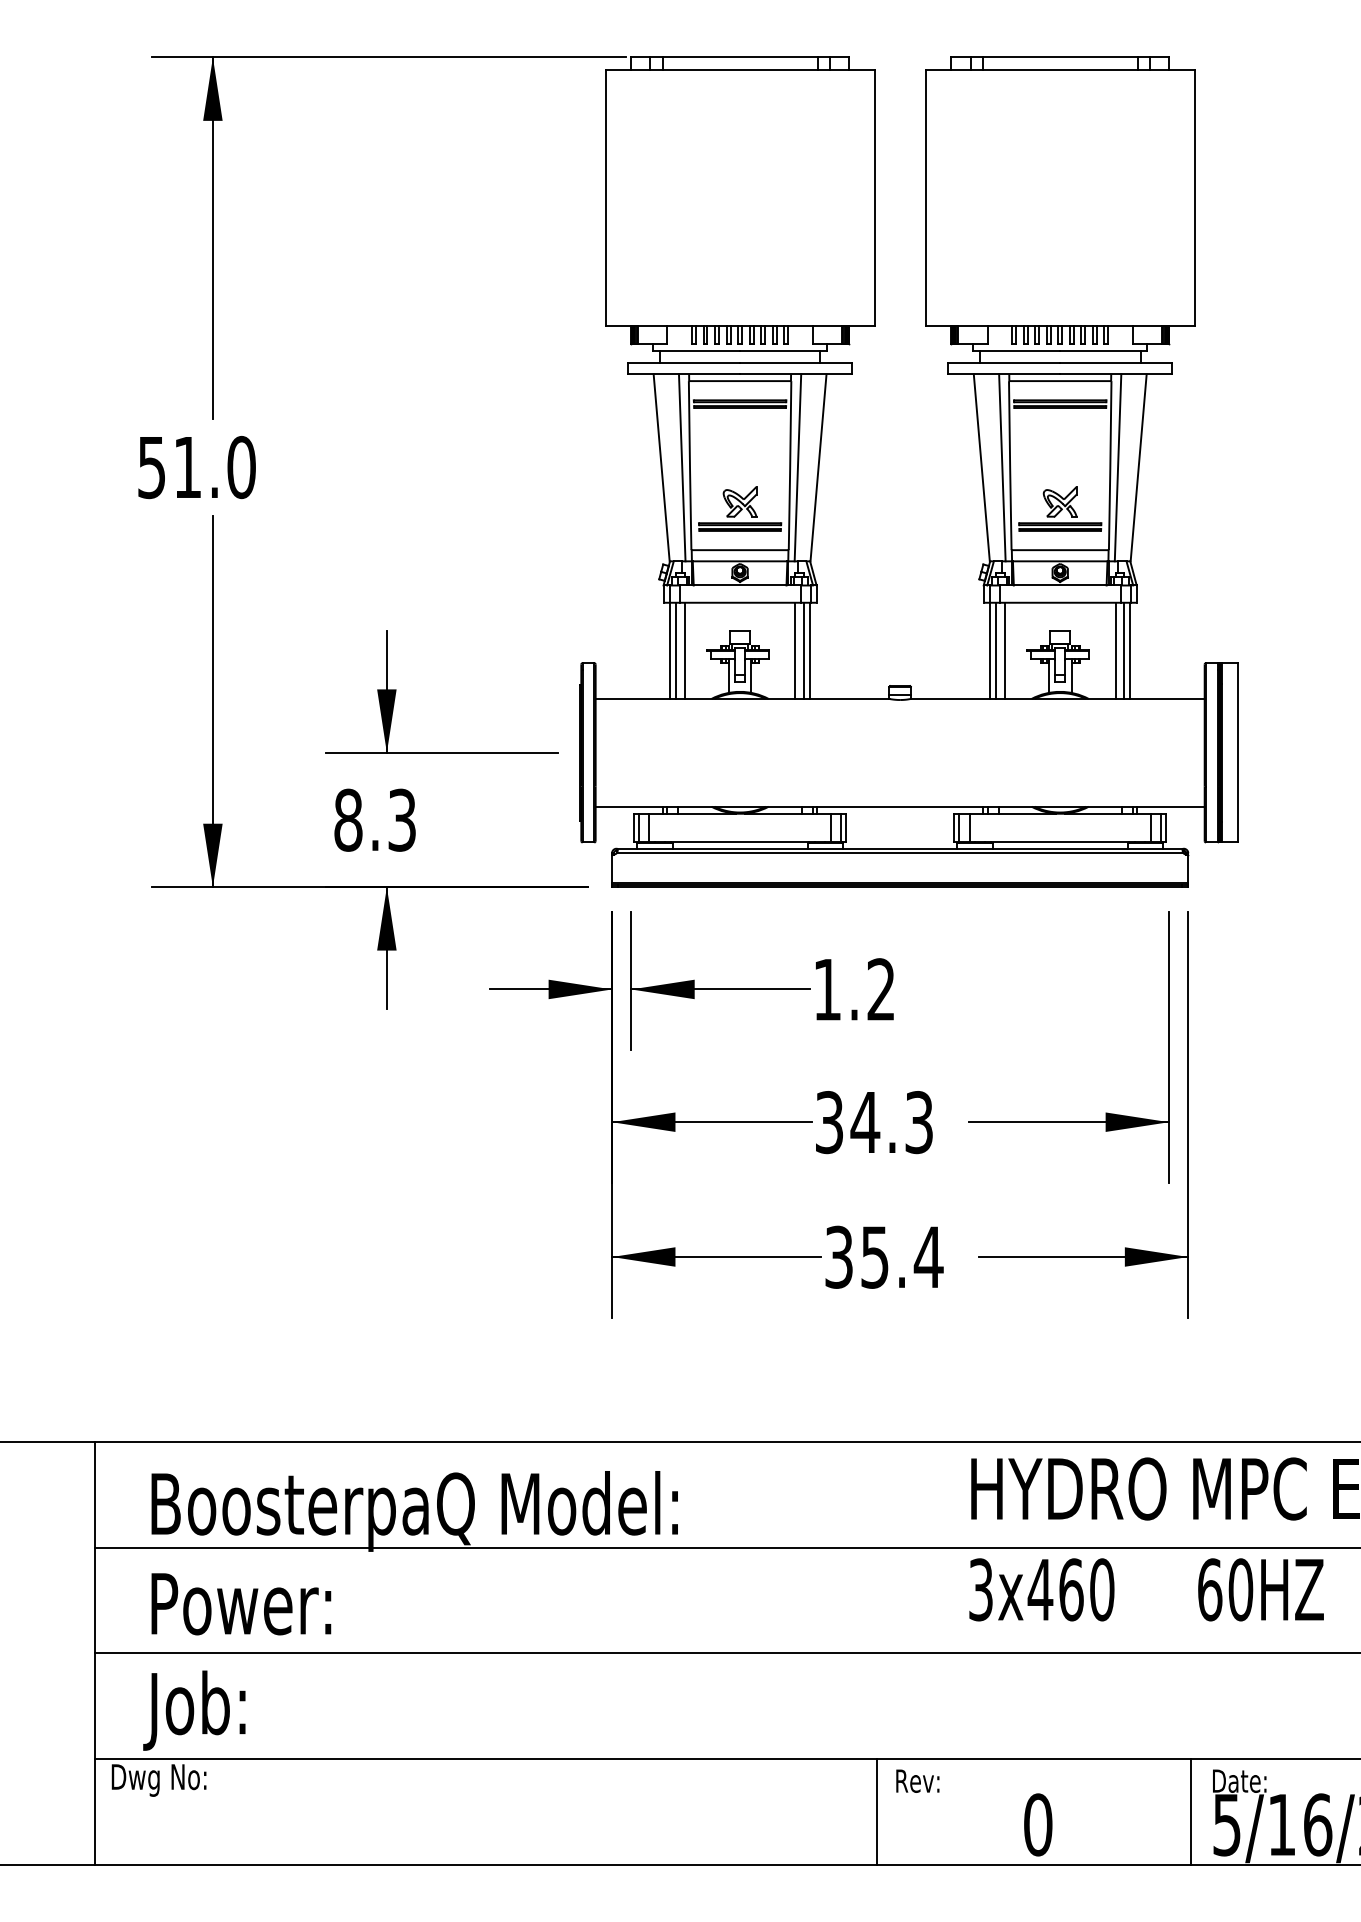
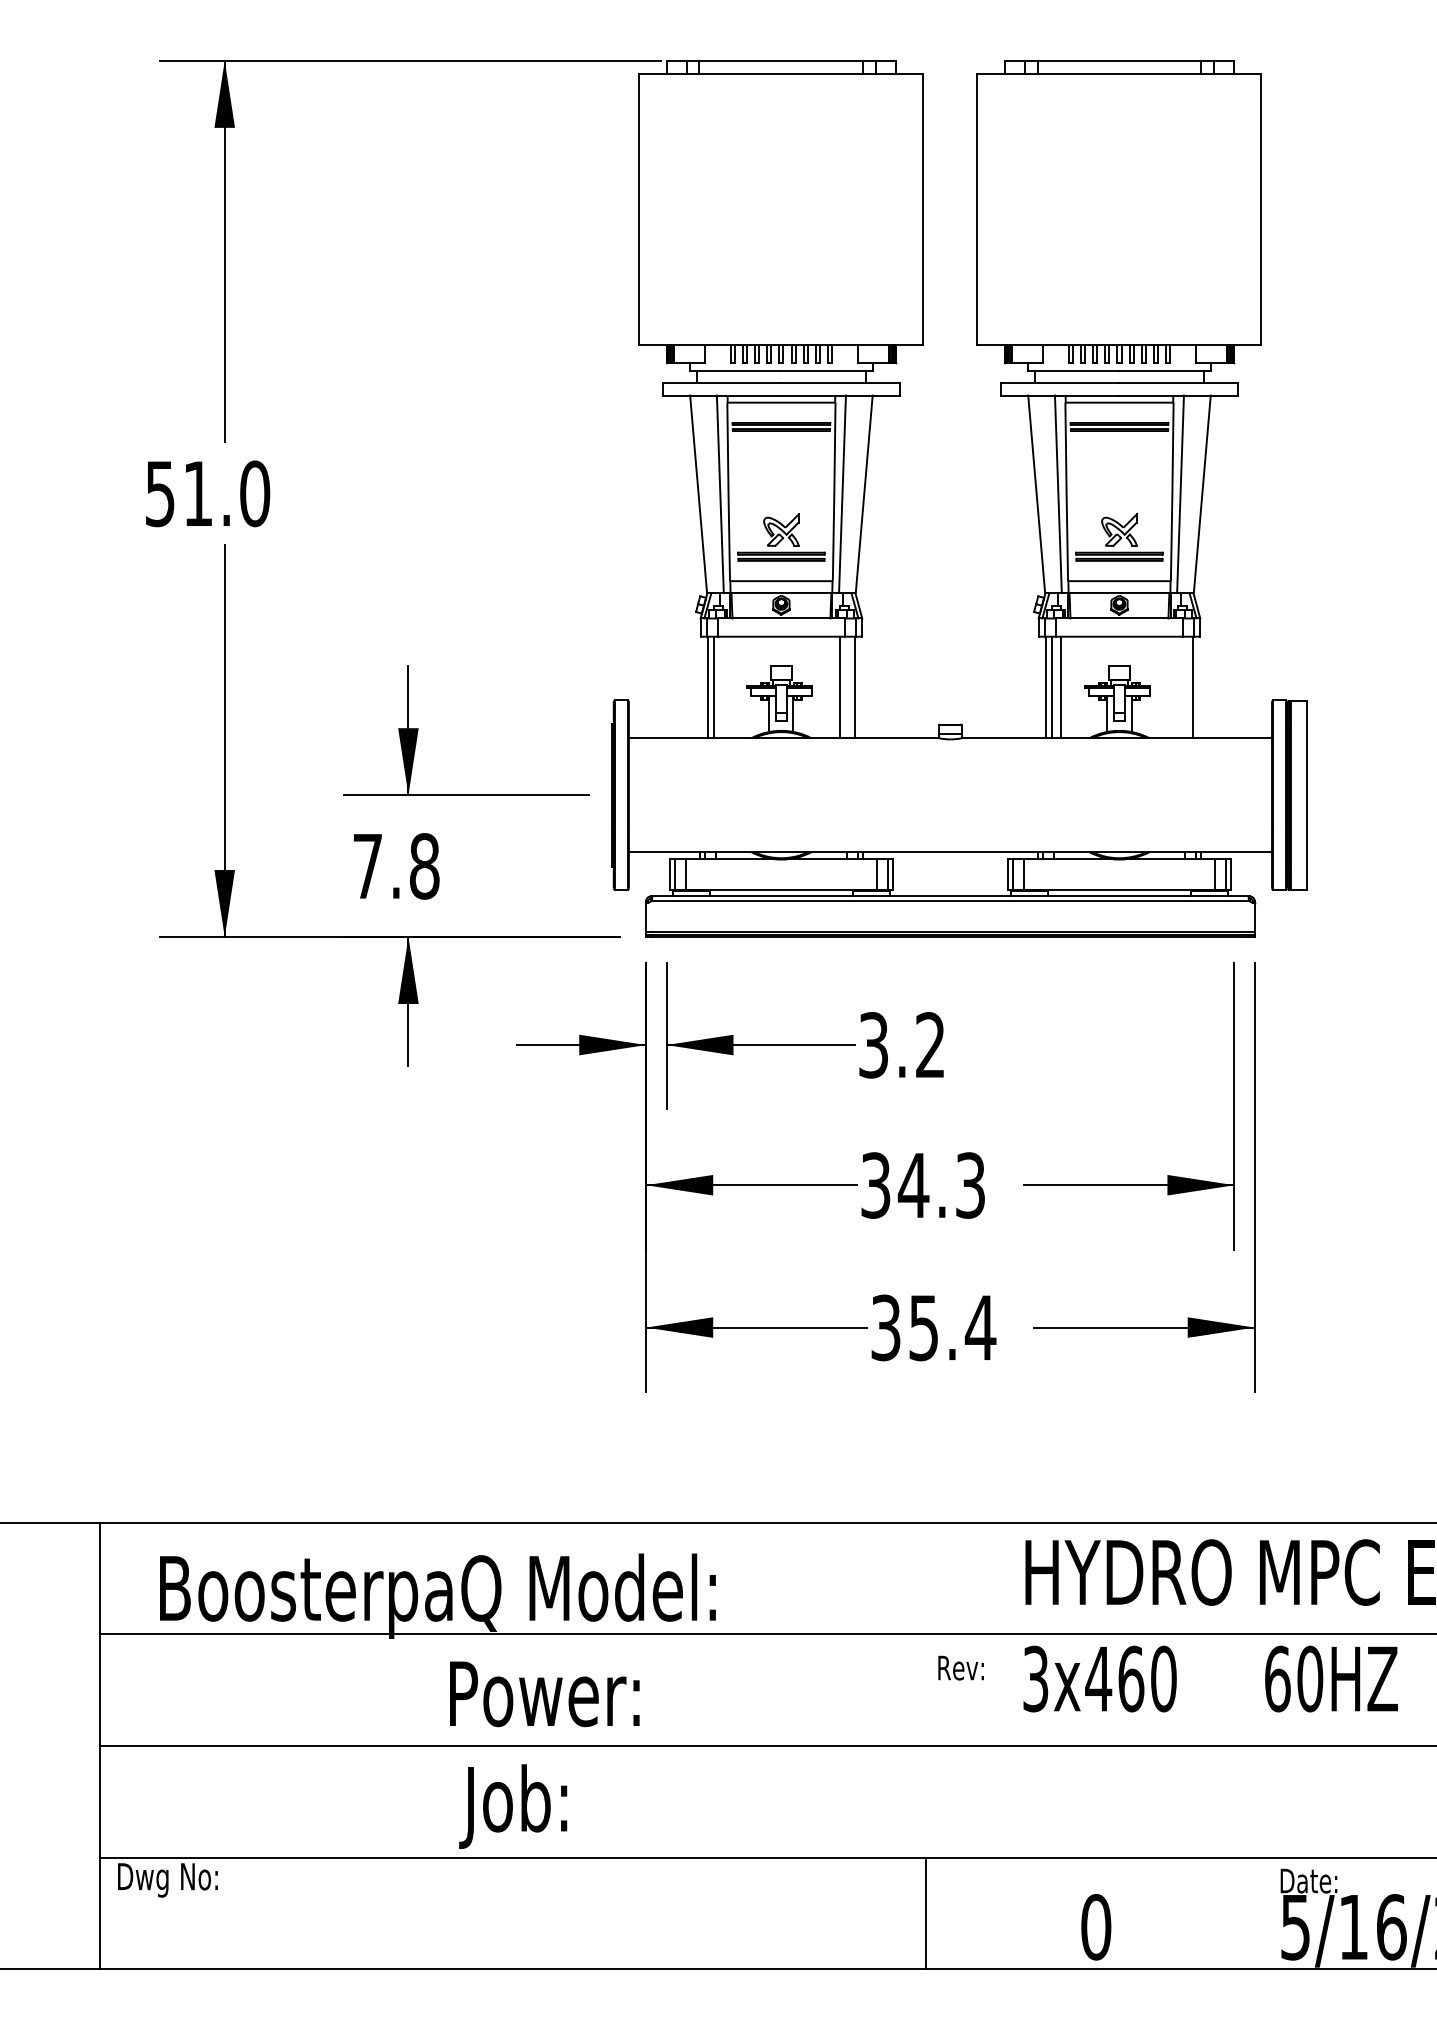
line: (685, 650) -> (723, 687), removed
line: (804, 650) -> (849, 687), removed
line: (1115, 650) -> (1177, 687), removed
line: (1124, 650) -> (1187, 687), removed
text: (375, 820) -> (396, 866), 8.3 -> 7.8
text: (827, 989) -> (873, 1045), 1.2 -> 3.2
text: (241, 1604) -> (544, 1694), moved
text: (194, 1710) -> (513, 1806), moved
text: (917, 1780) -> (960, 1667), moved
line: (1191, 1811) -> (1258, 1913), removed

